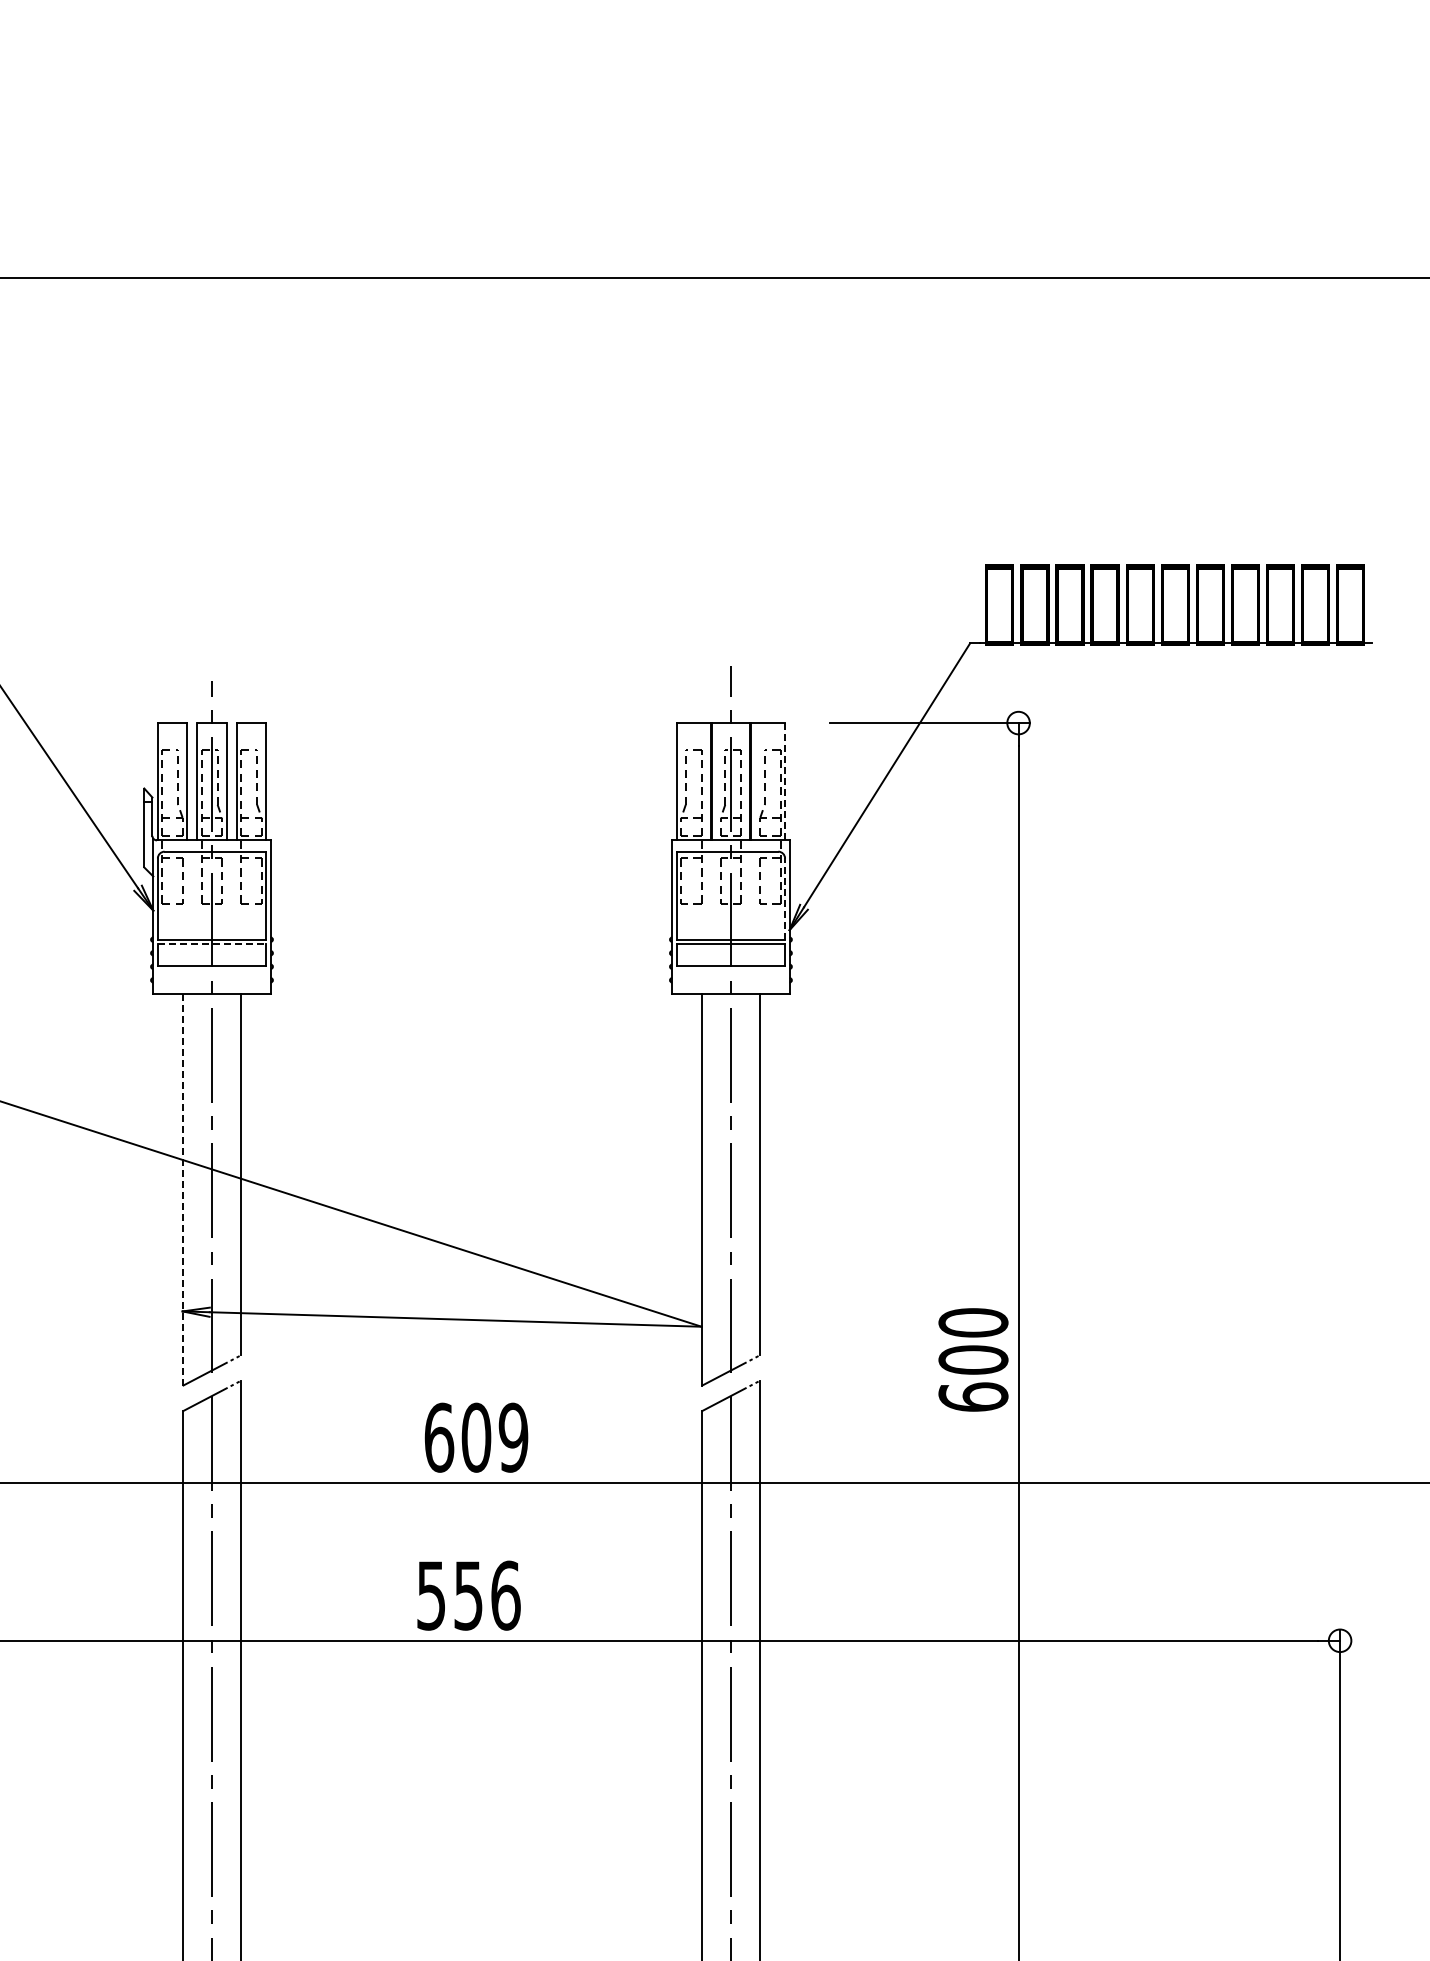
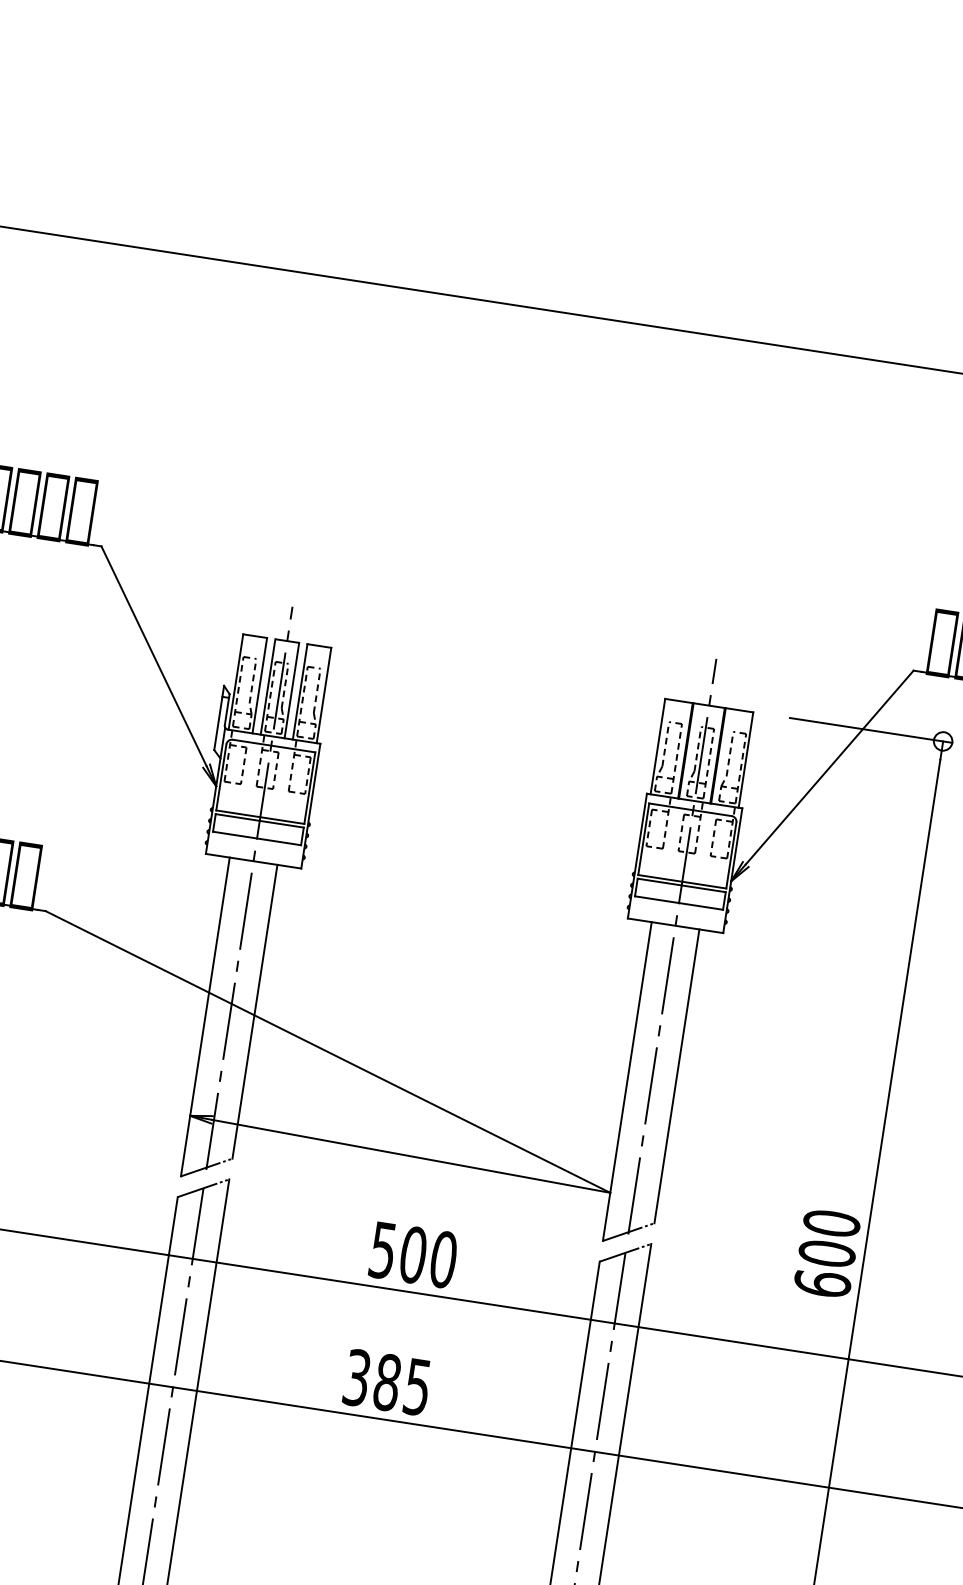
line: (785, 781) -> (746, 759), dashed -> solid
line: (785, 899) -> (731, 855), dashed -> solid
line: (212, 944) -> (260, 821), dashed -> solid
line: (182, 1189) -> (205, 1016), dashed -> solid
text: (476, 1437) -> (413, 1254), 609 -> 500
text: (468, 1595) -> (387, 1382), 556 -> 385

